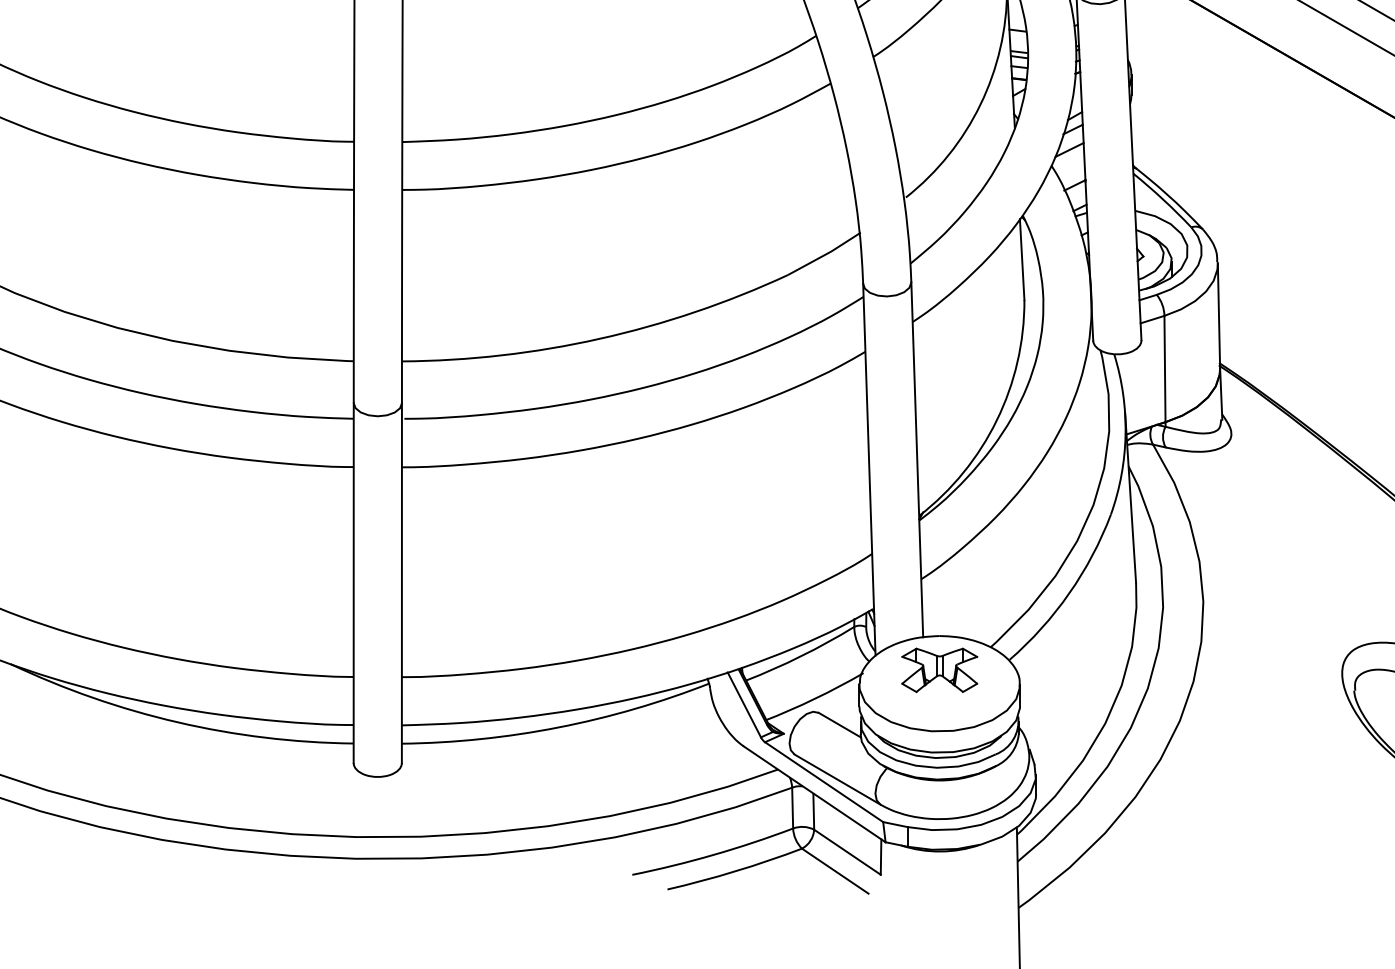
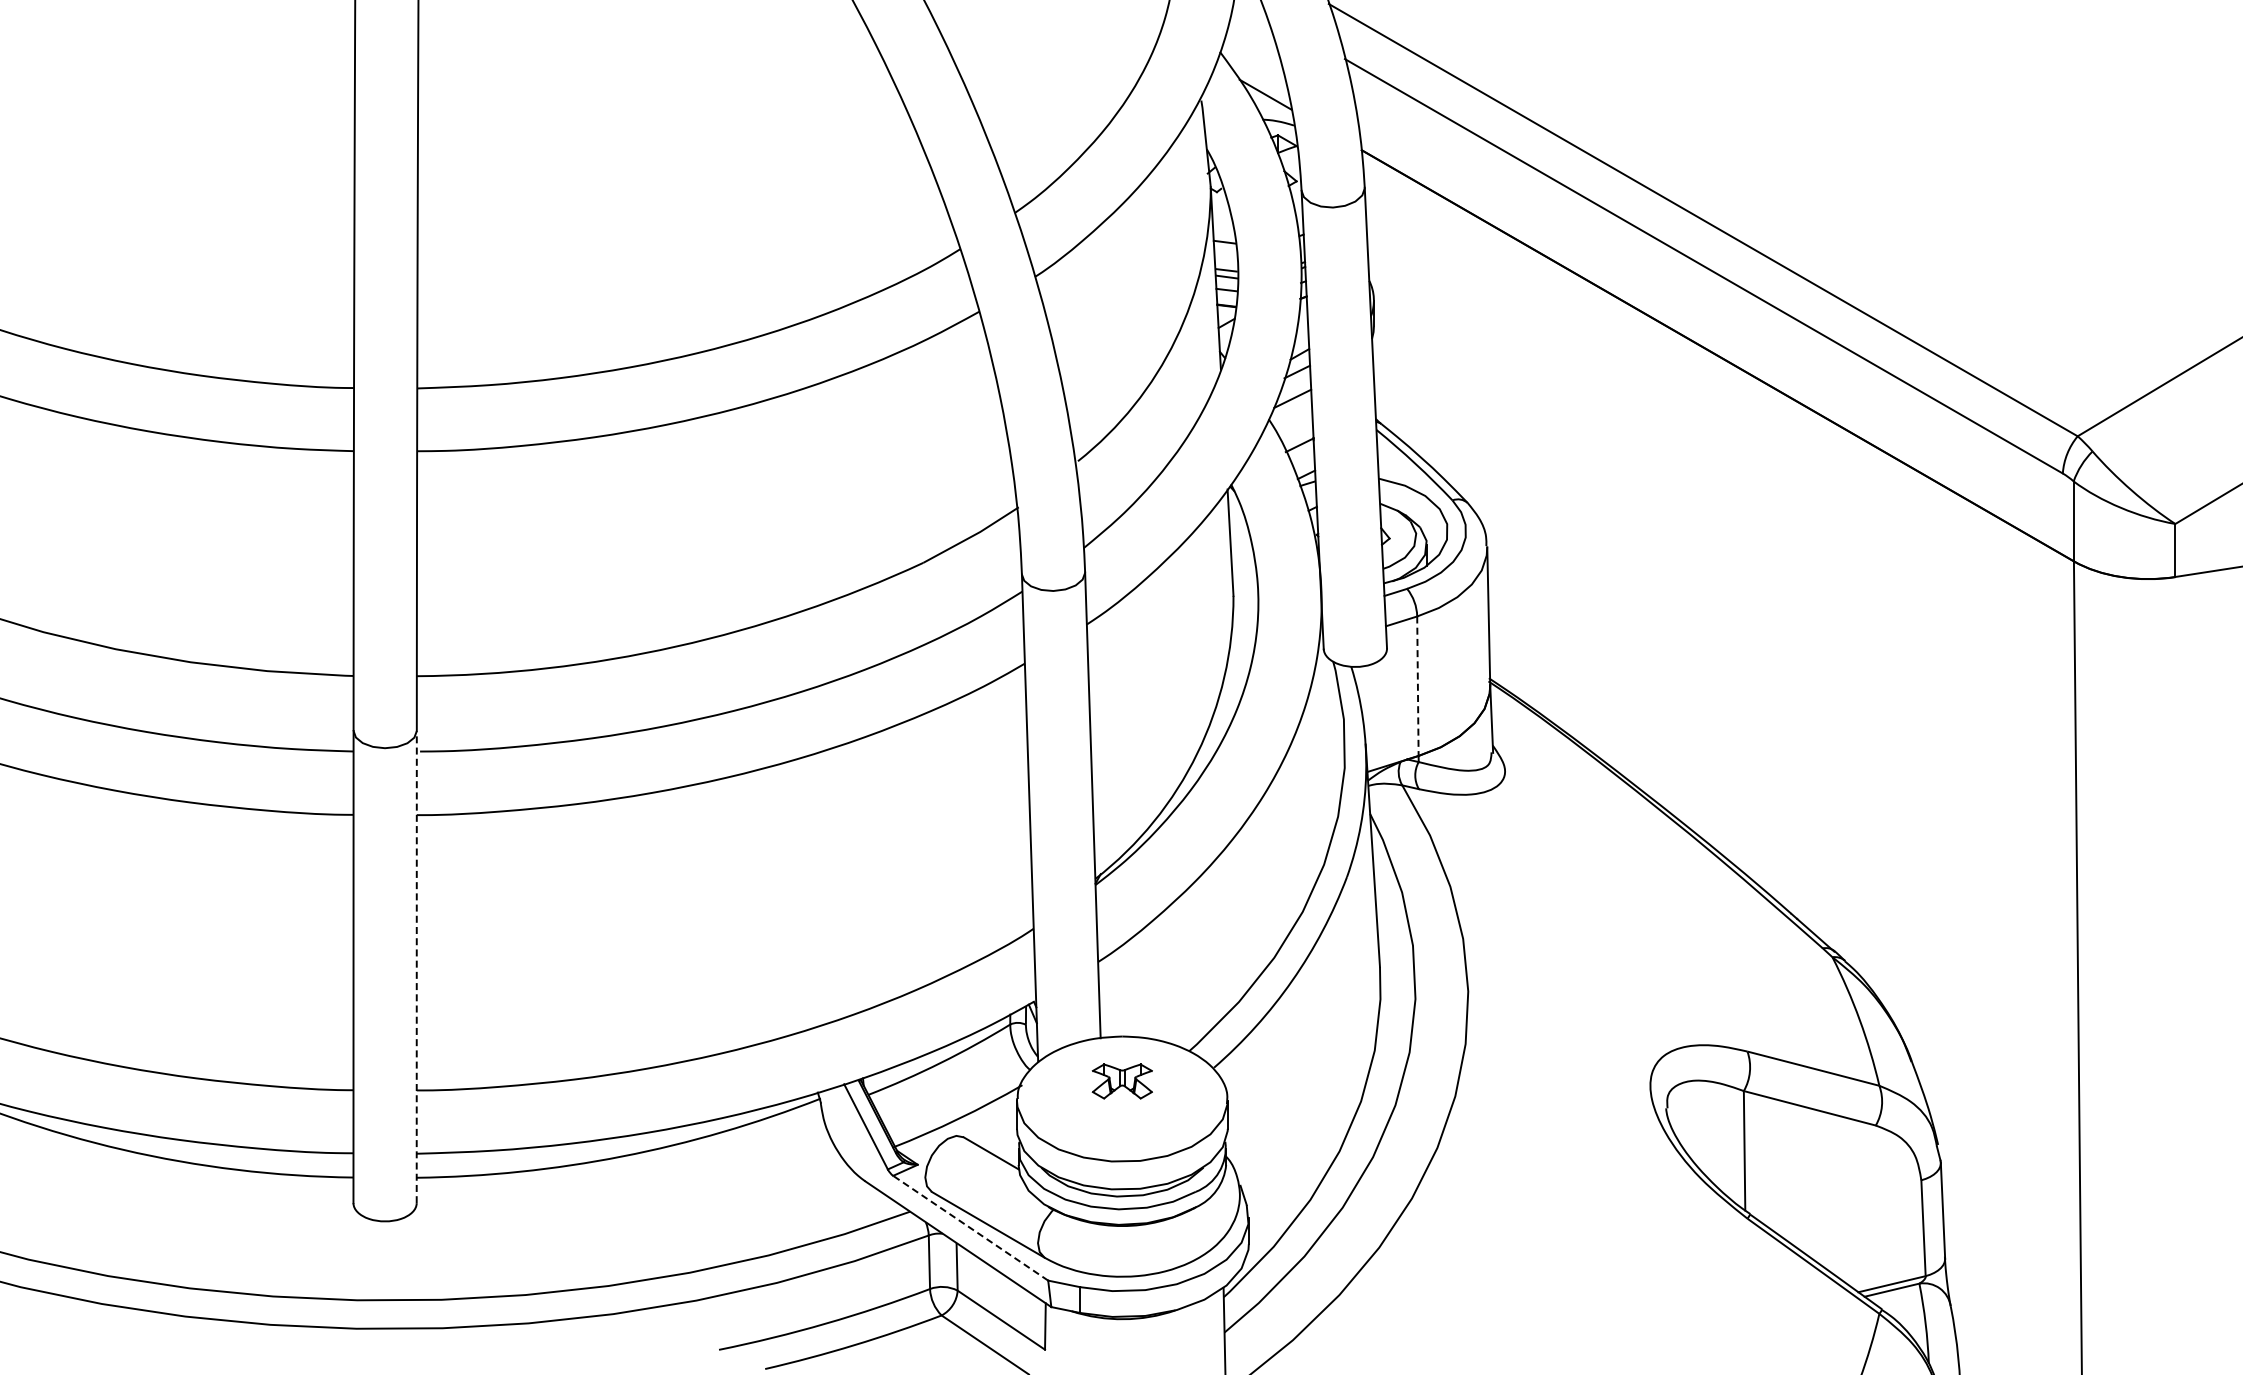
line: (1164, 369) -> (1417, 686), solid -> dashed
line: (401, 582) -> (416, 966), solid -> dashed
part: (939, 670) -> (1122, 1081), size x0.6
line: (823, 782) -> (970, 1228), solid -> dashed

